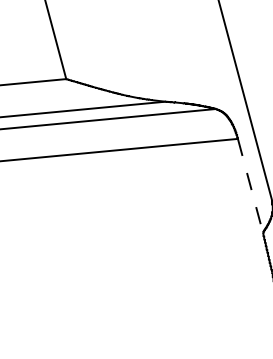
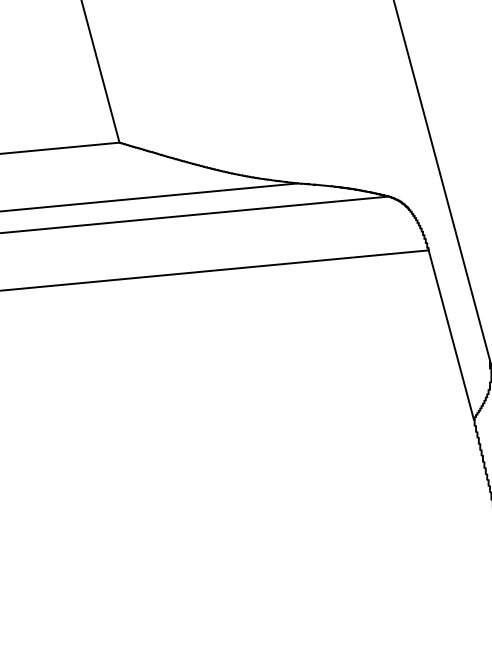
line: (250, 185) -> (451, 334), dashed -> solid

